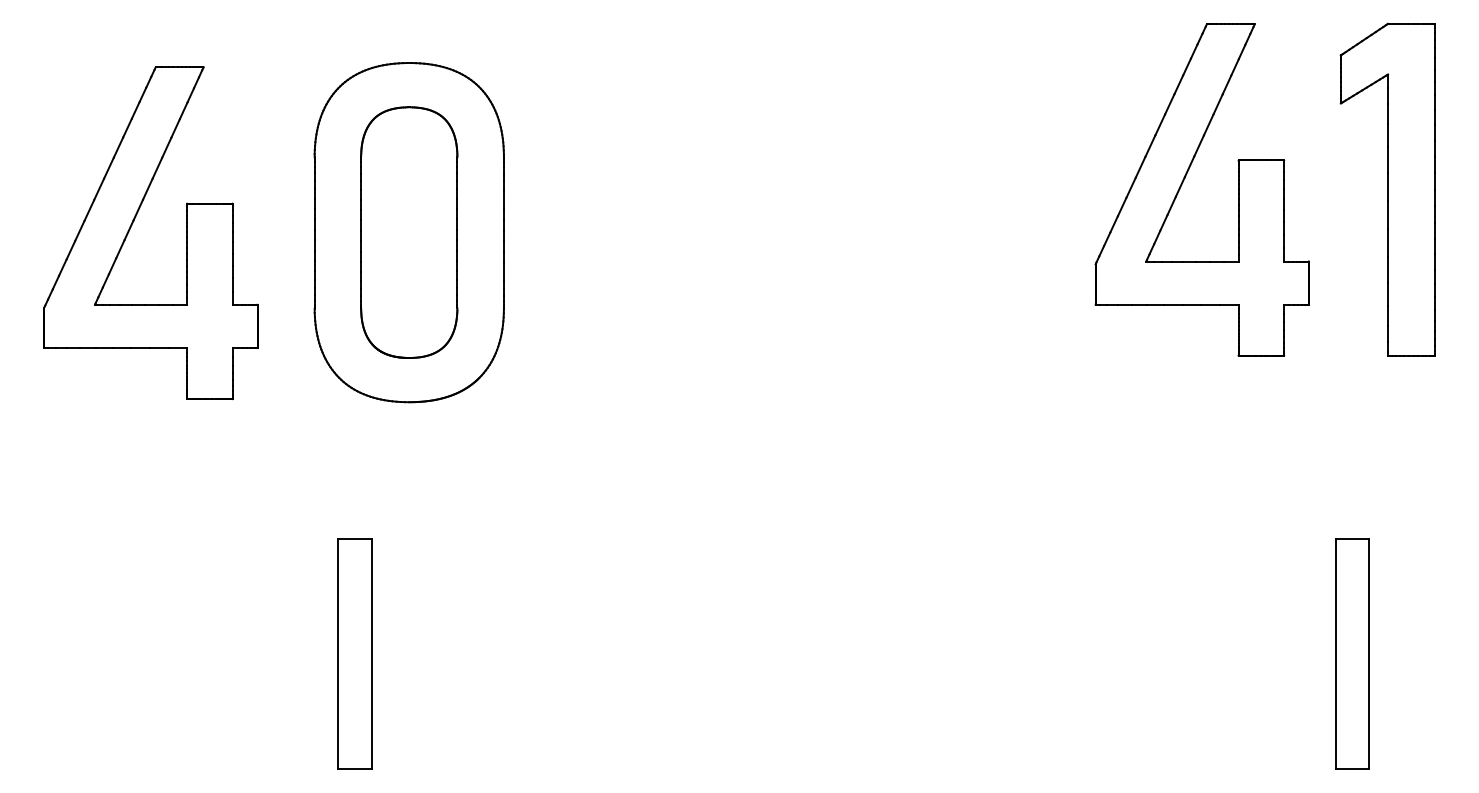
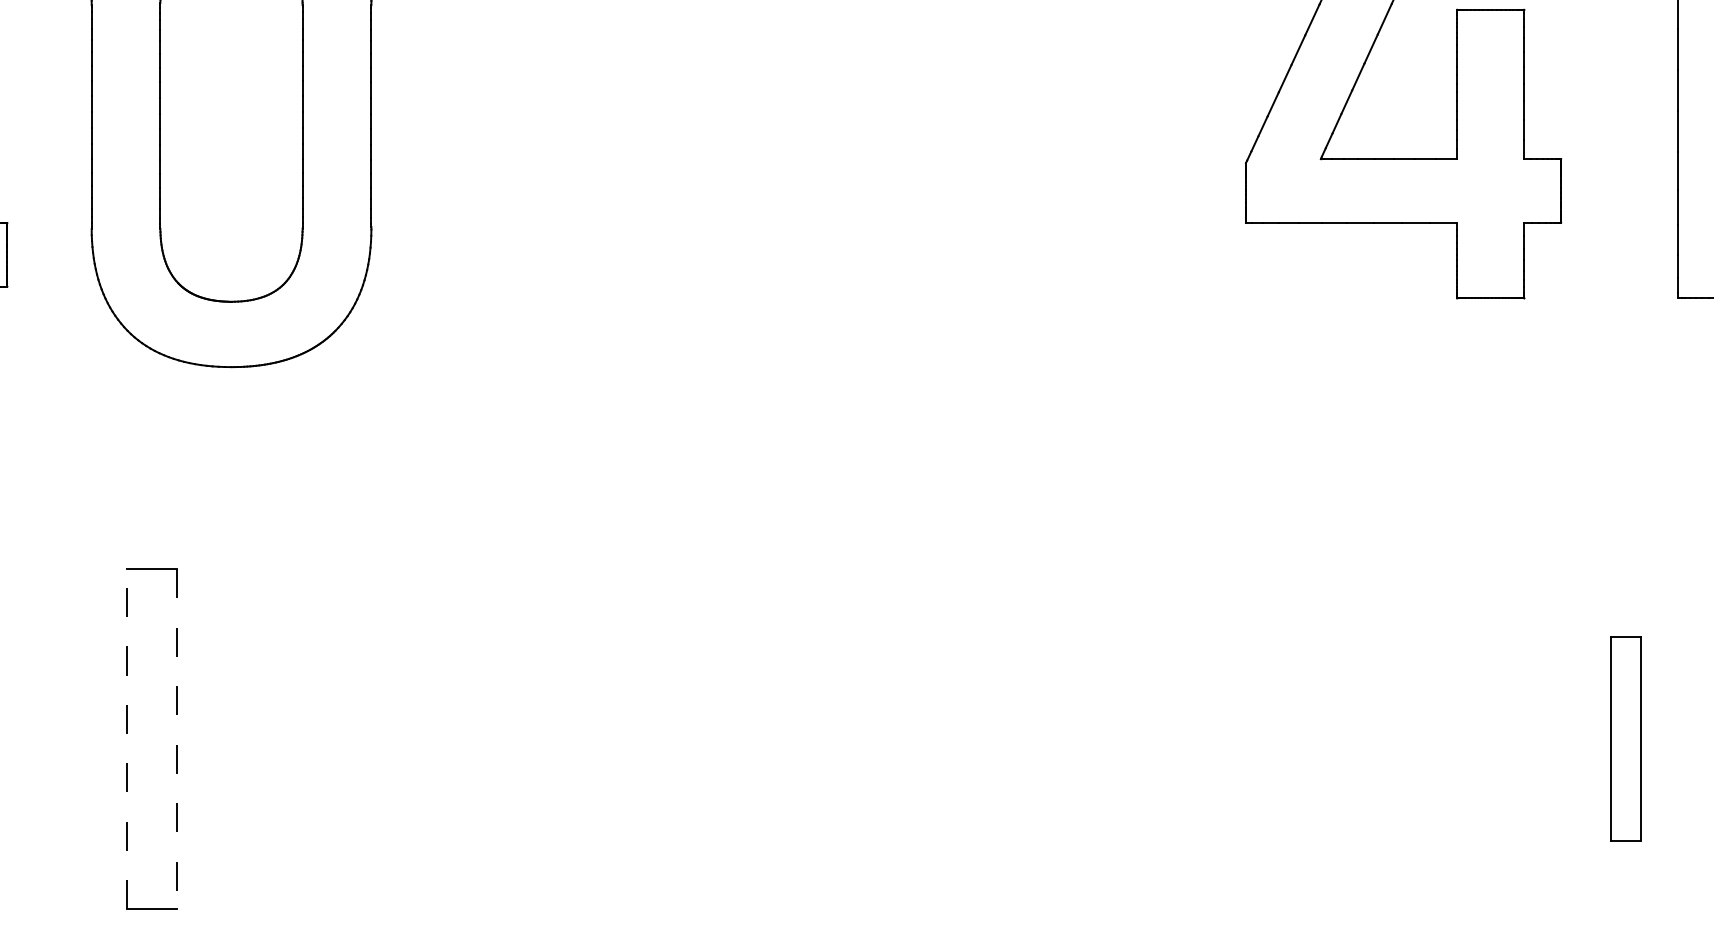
line: (338, 653) -> (126, 738), solid -> dashed
part: (1352, 653) -> (1625, 738), size x0.6
line: (372, 654) -> (177, 740), solid -> dashed

